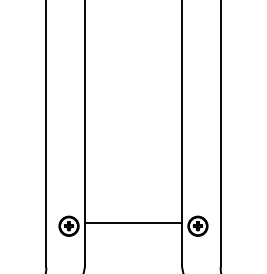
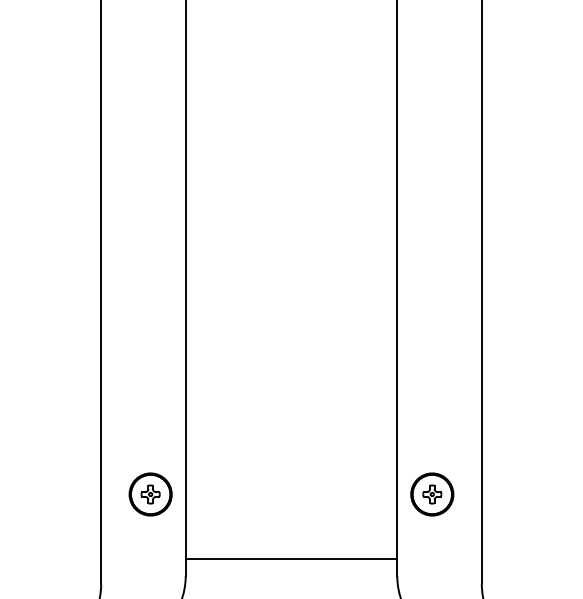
line: (133, 222) -> (291, 558), moved

